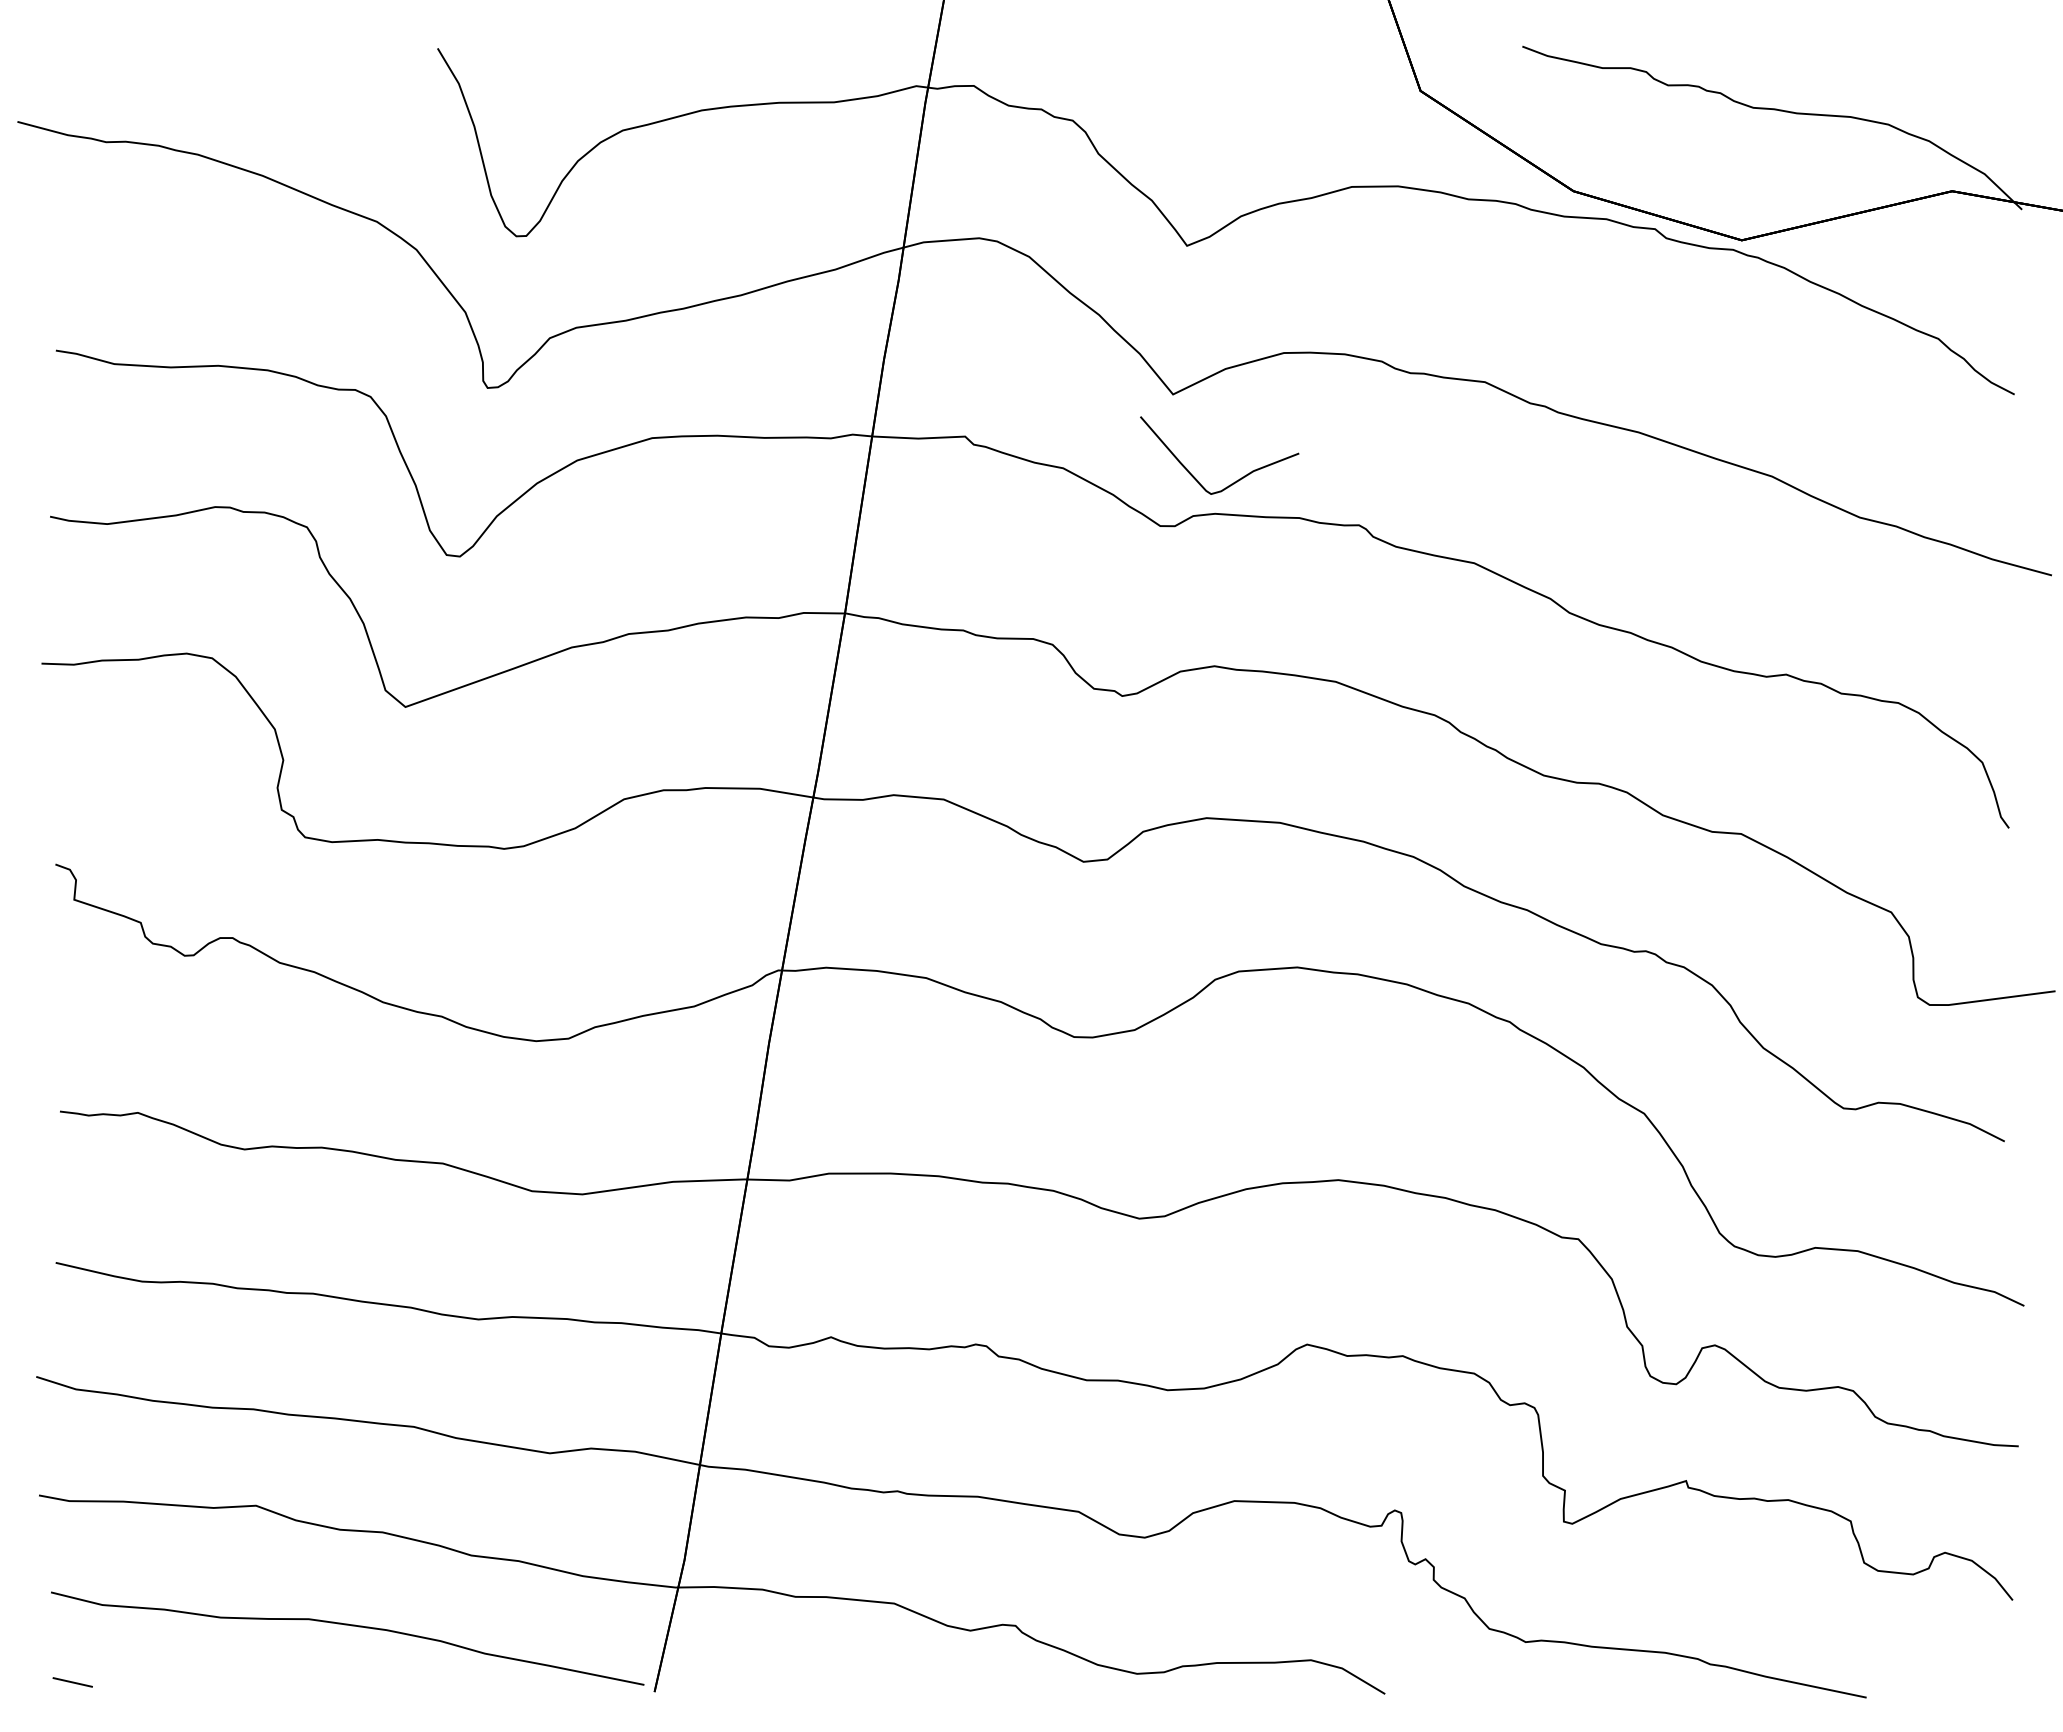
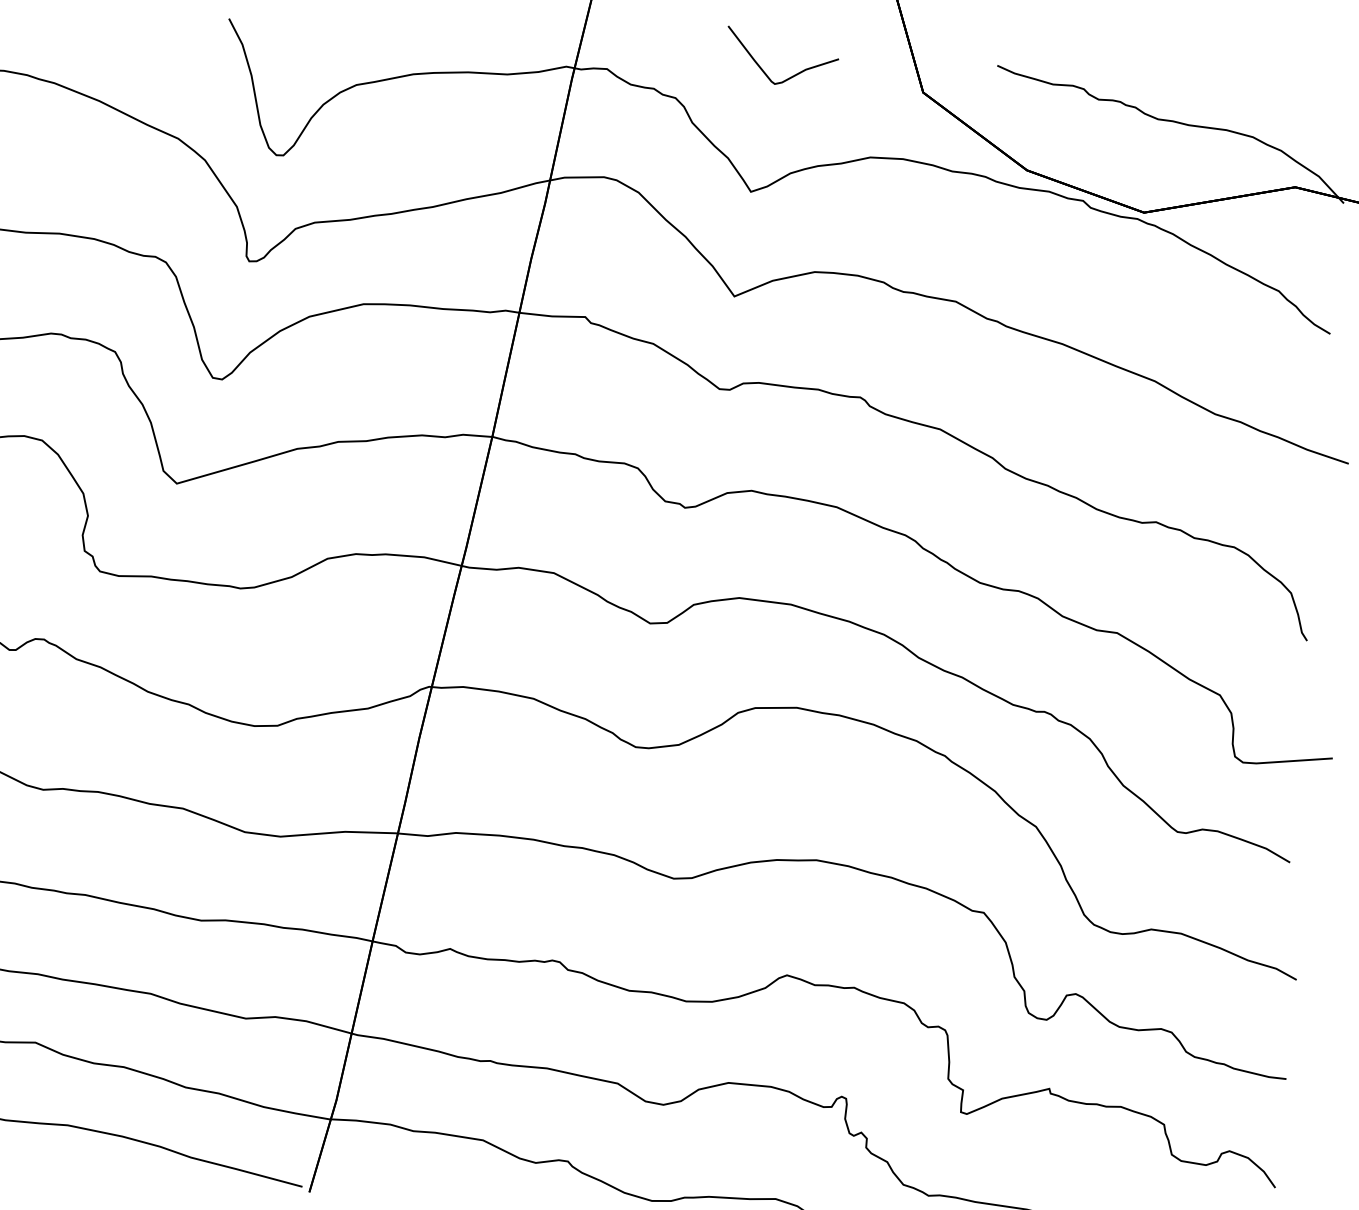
curve: (1234, 481) -> (791, 76), moved

